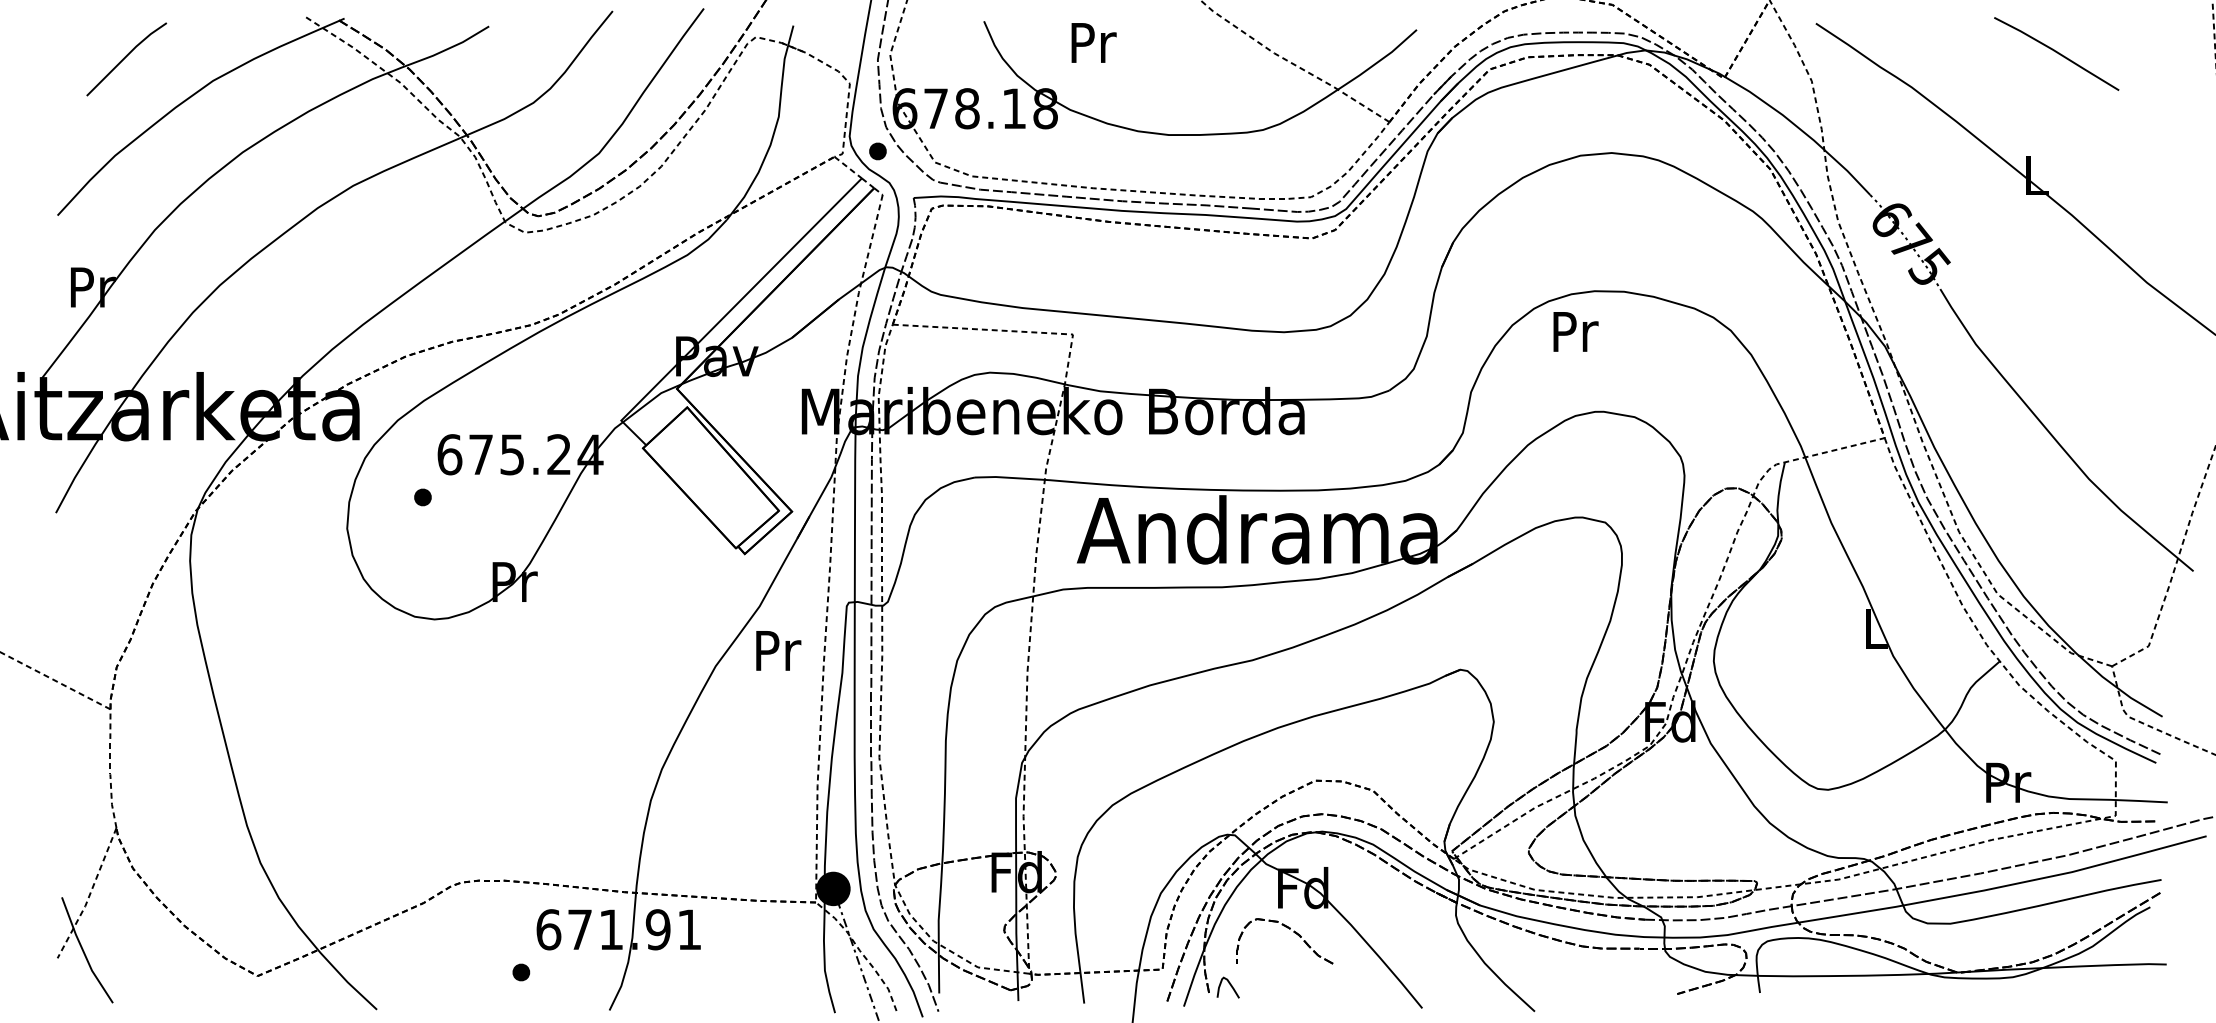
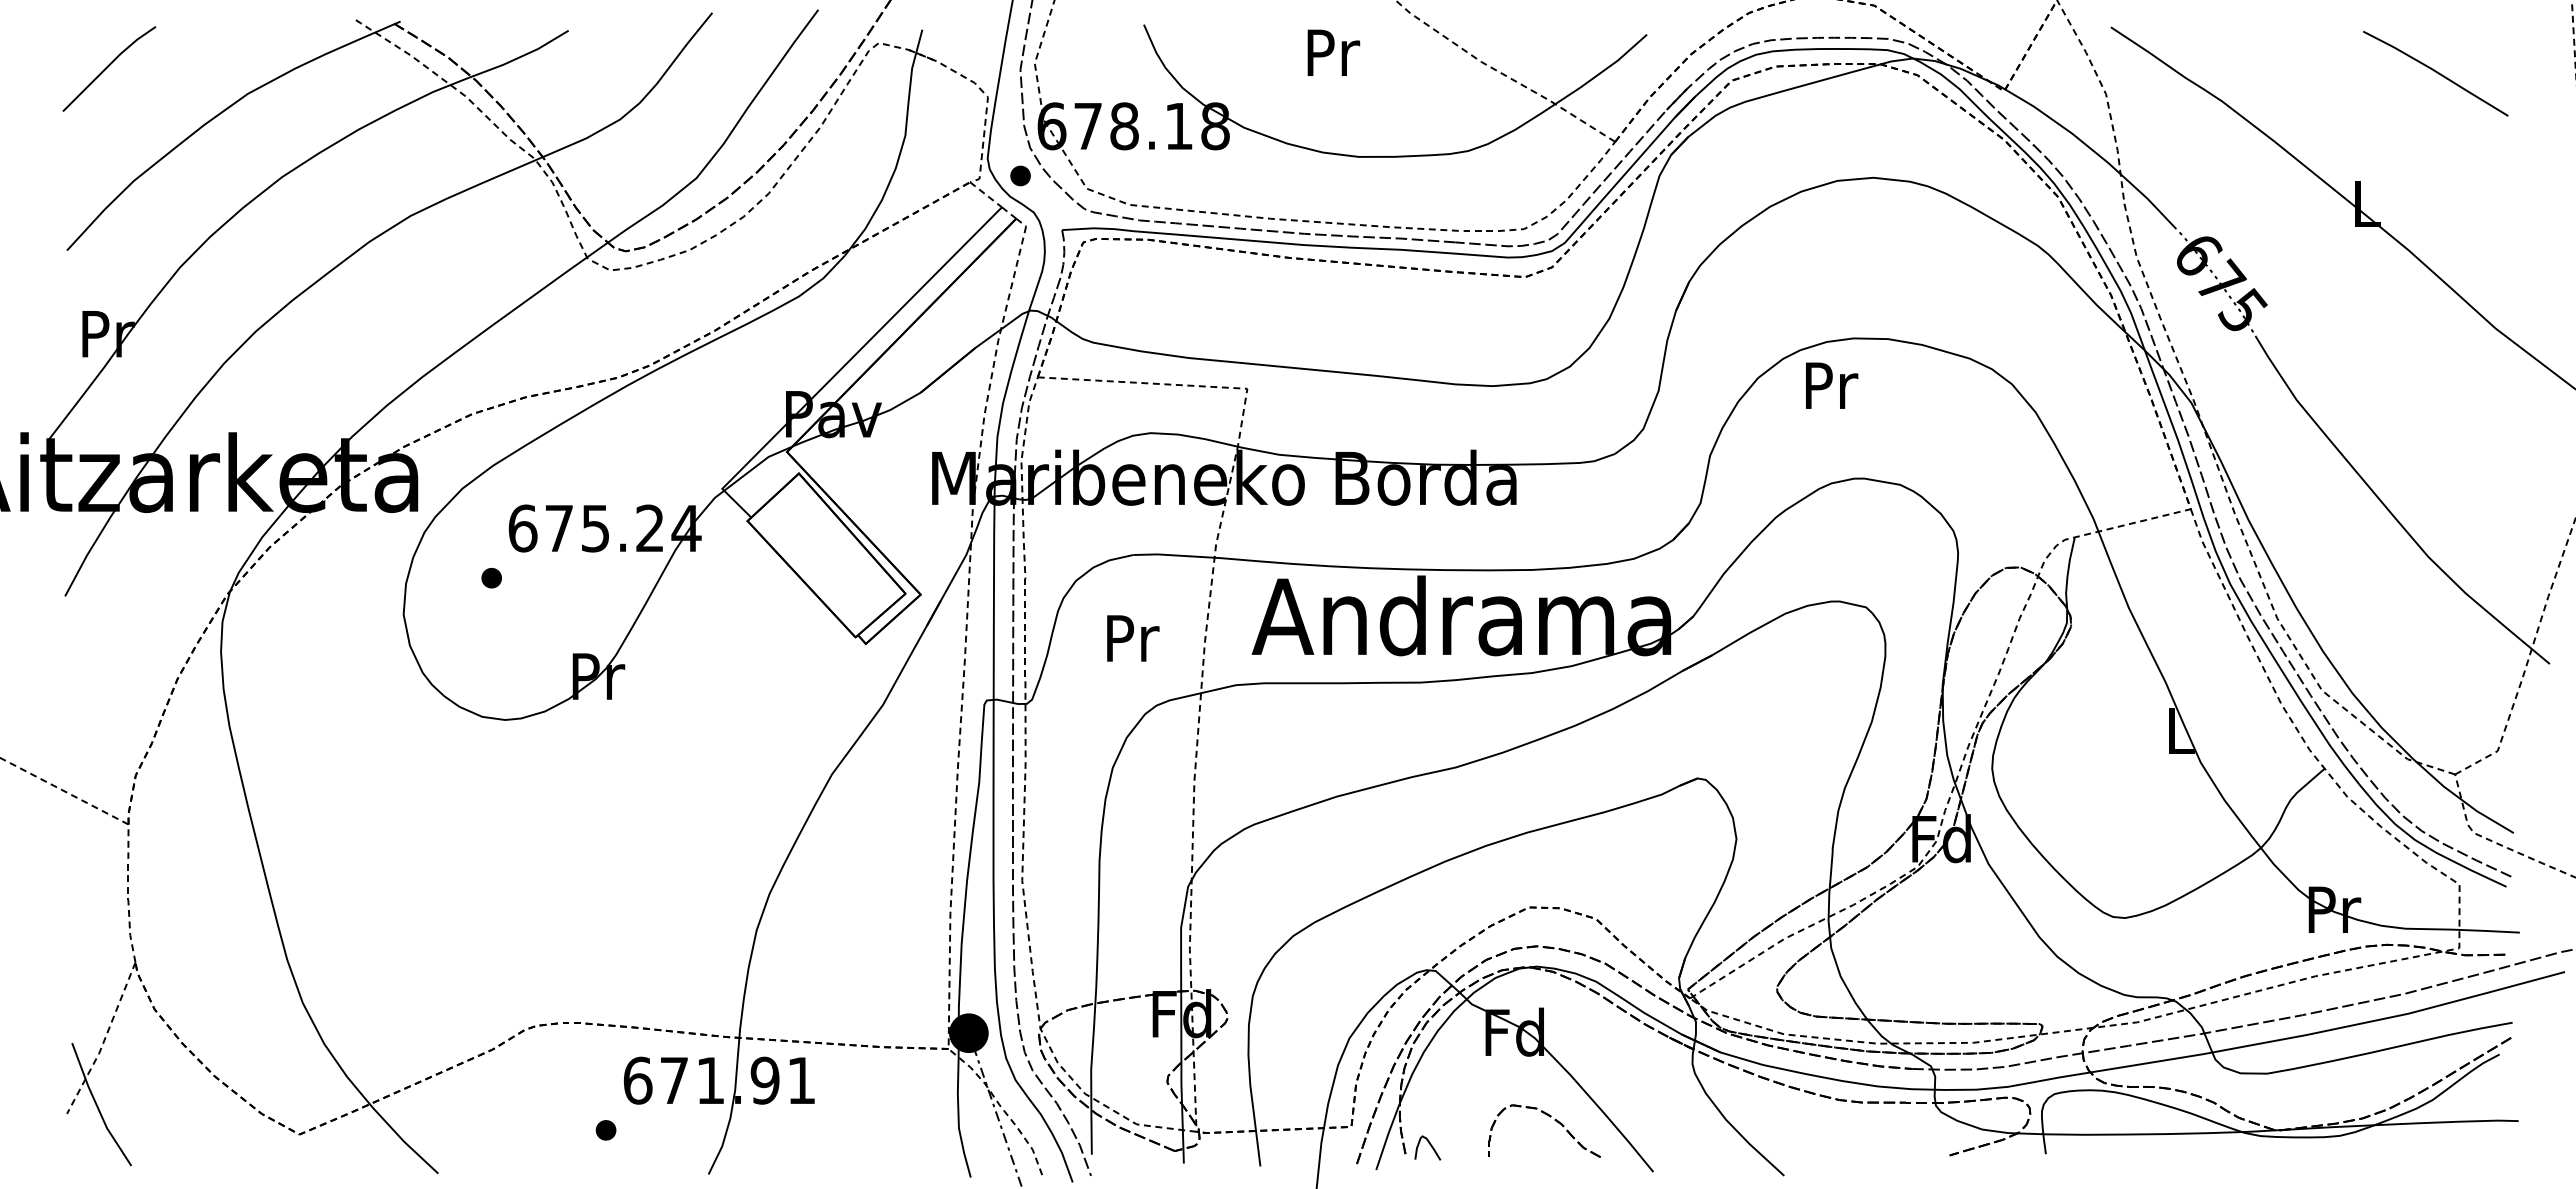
text: (1093, 42) -> (1333, 52), moved
line: (2056, 52) -> (2435, 72), moved
line: (125, 58) -> (108, 67), moved
text: (778, 650) -> (1133, 638), moved
part: (1293, 932) -> (1554, 1120), moved

